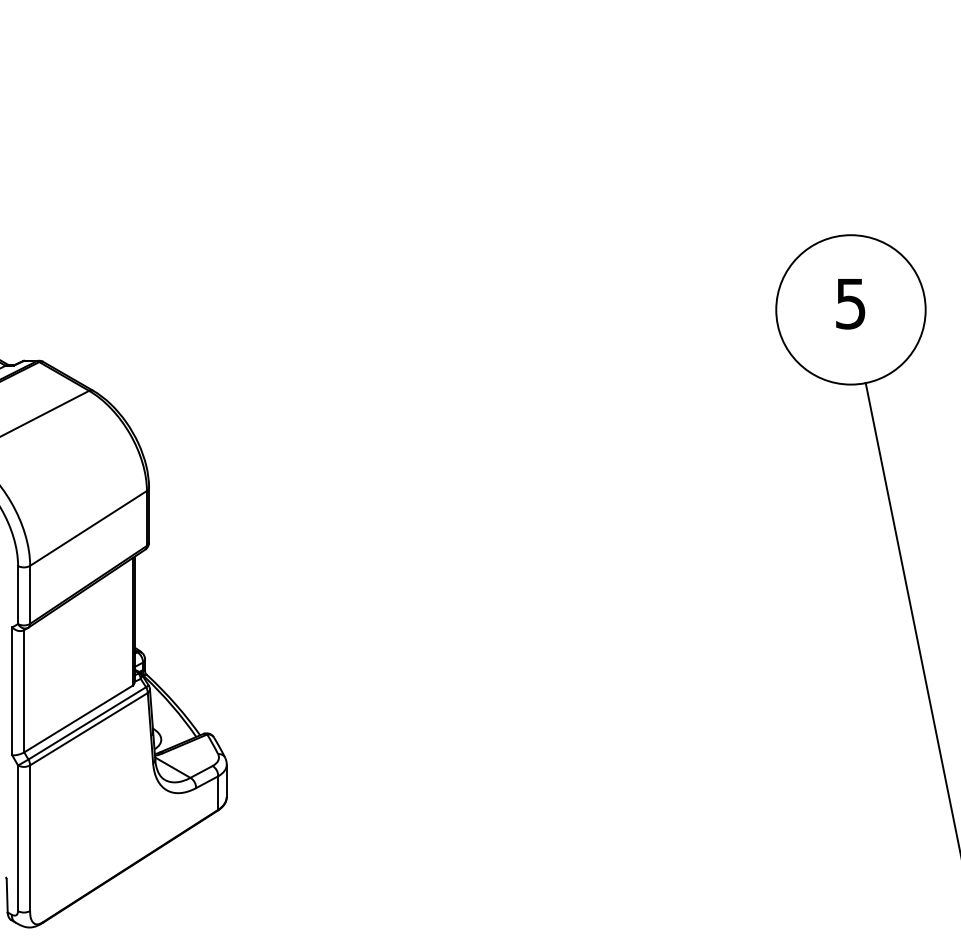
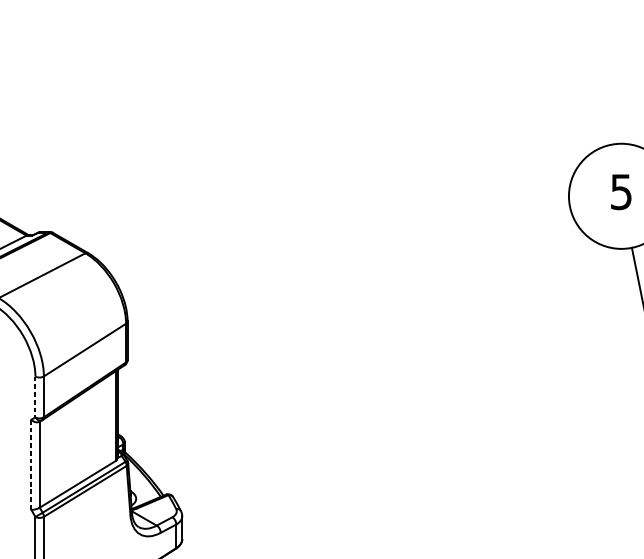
line: (18, 595) -> (35, 397), solid -> dashed
line: (12, 691) -> (31, 464), solid -> dashed

